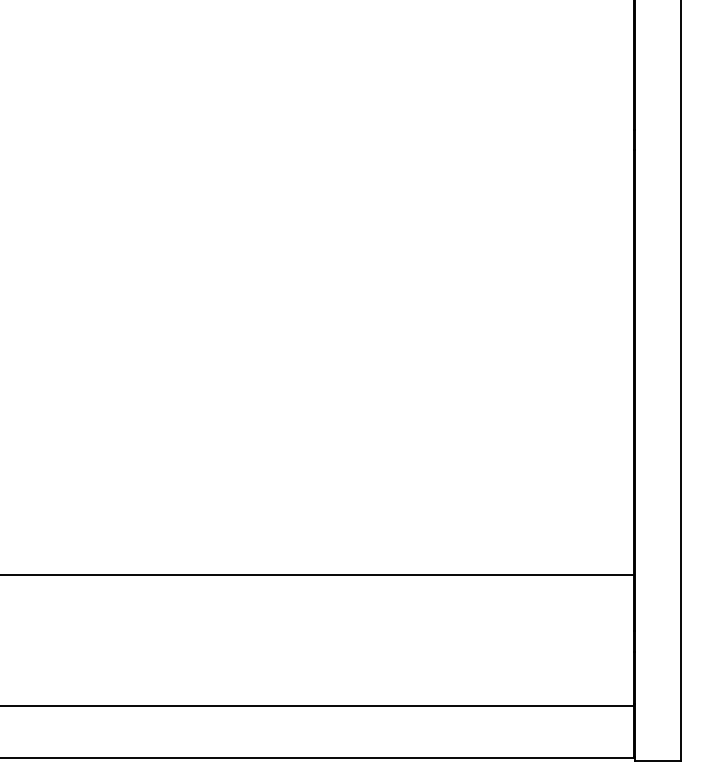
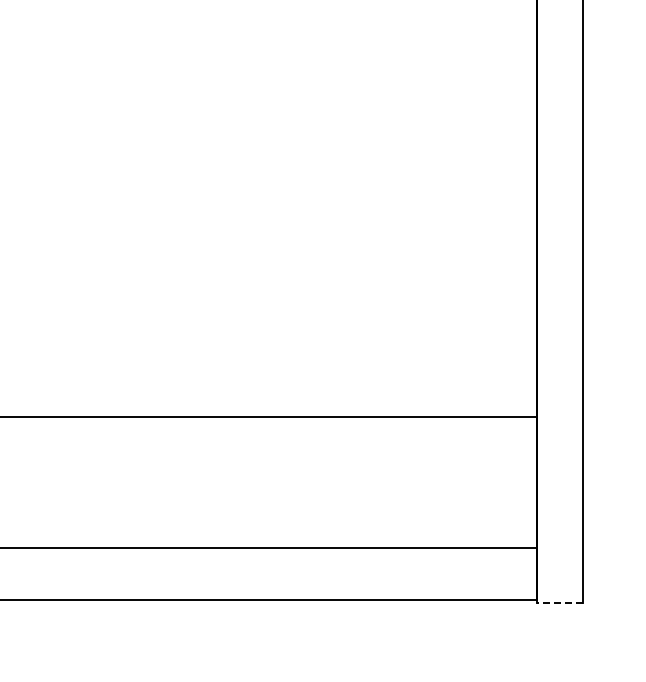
line: (657, 760) -> (559, 602), solid -> dashed

